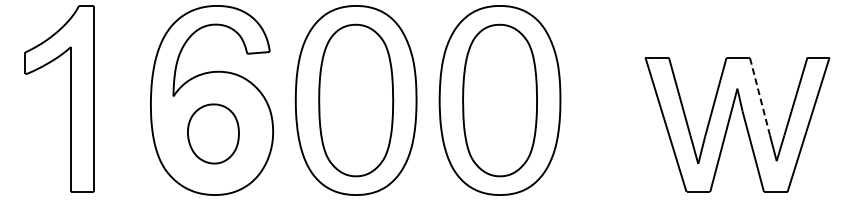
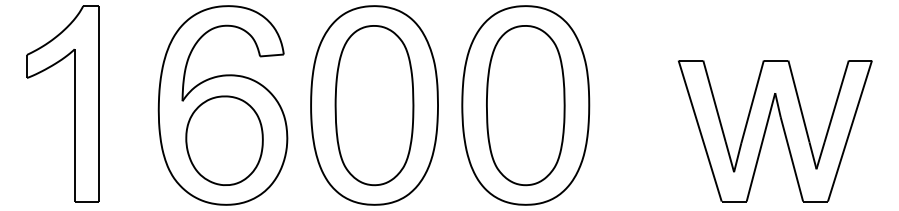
line: (759, 95) -> (798, 100), dashed -> solid
part: (213, 133) -> (224, 140), size x1.43

